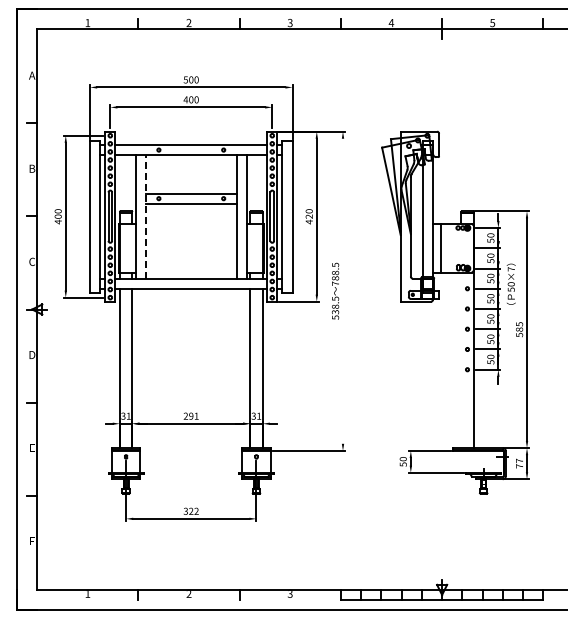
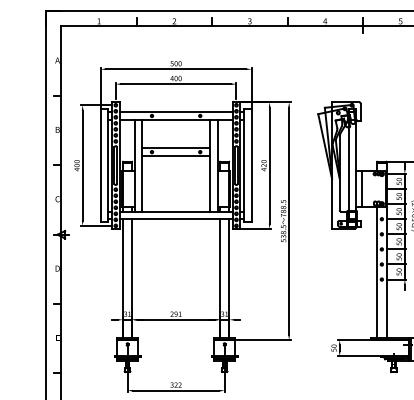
line: (145, 216) -> (142, 165), dashed -> solid
line: (343, 290) -> (289, 220), added
line: (461, 360) -> (377, 272), added

